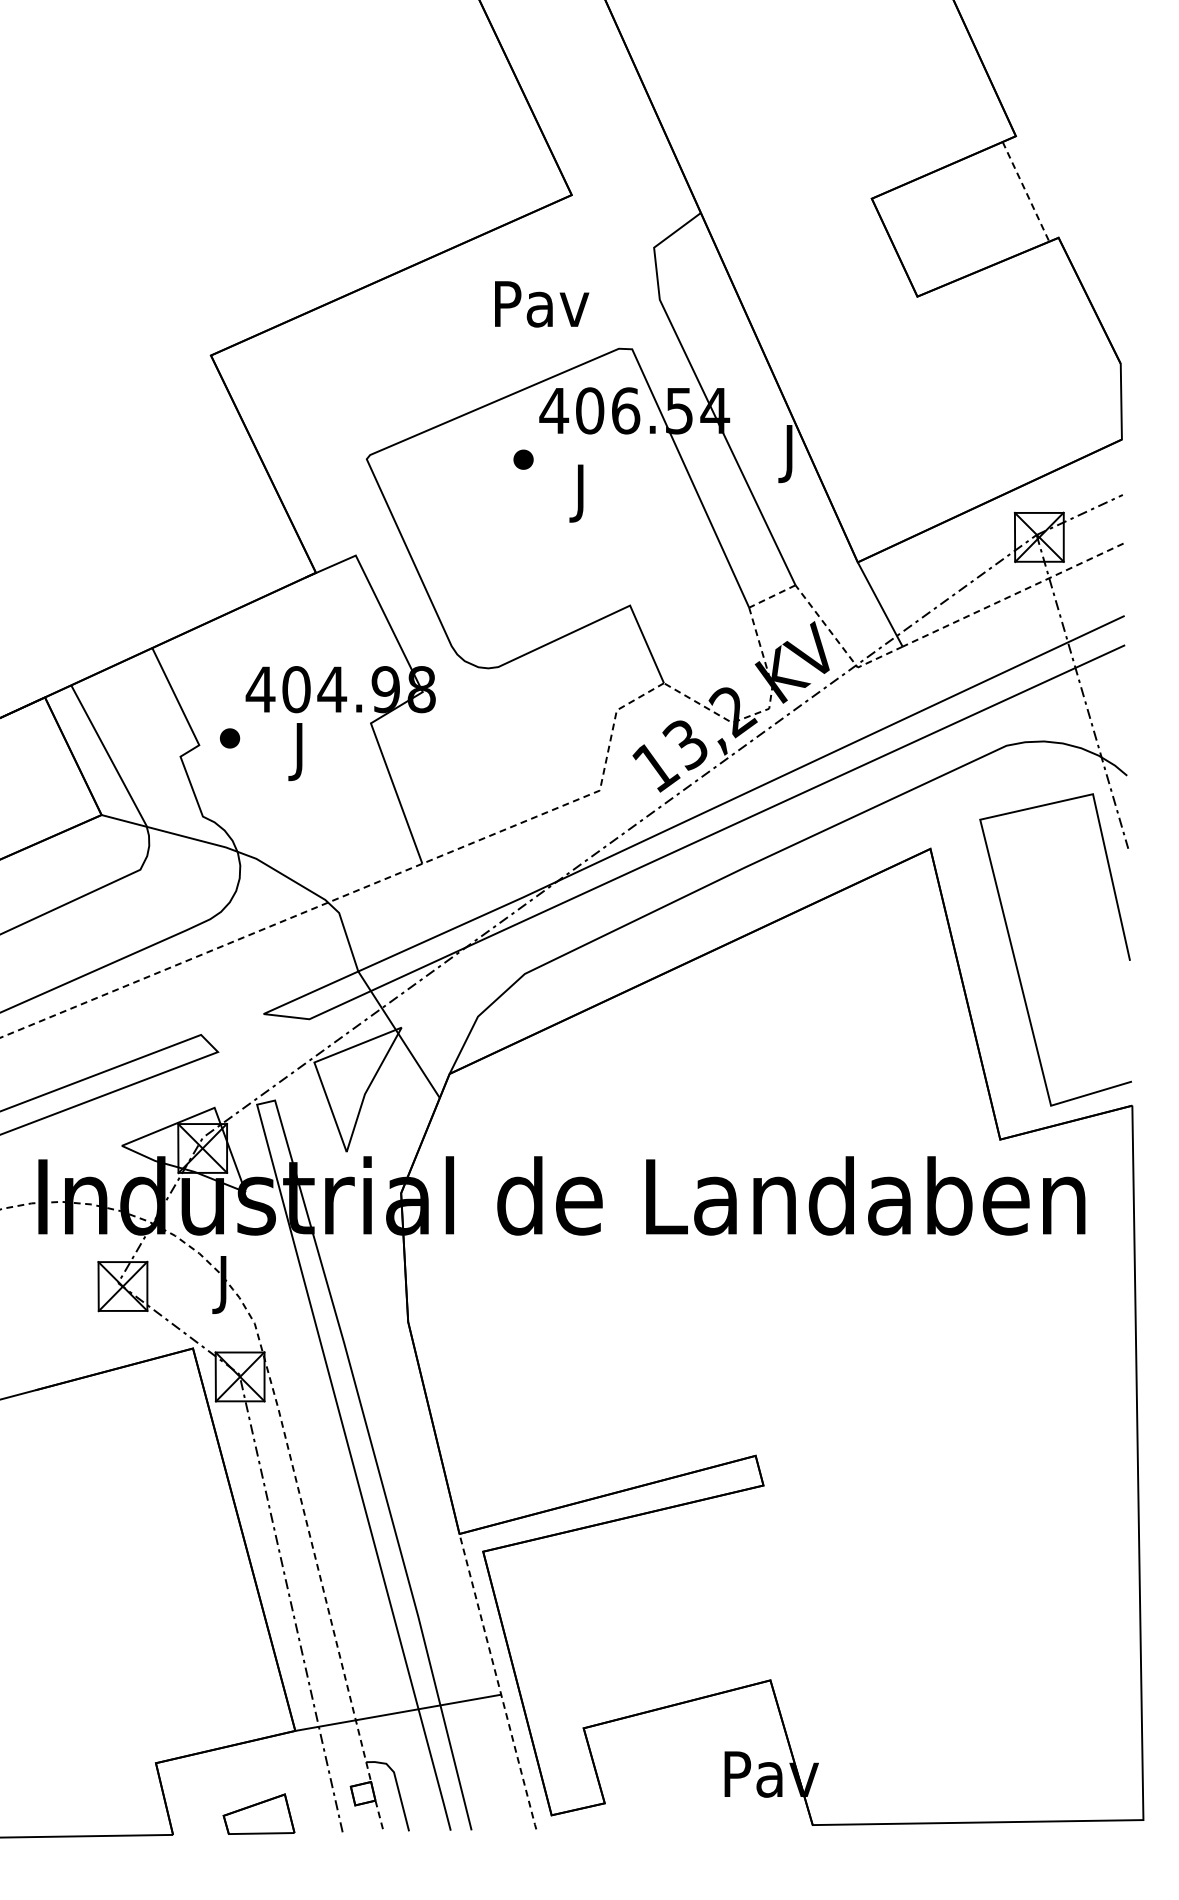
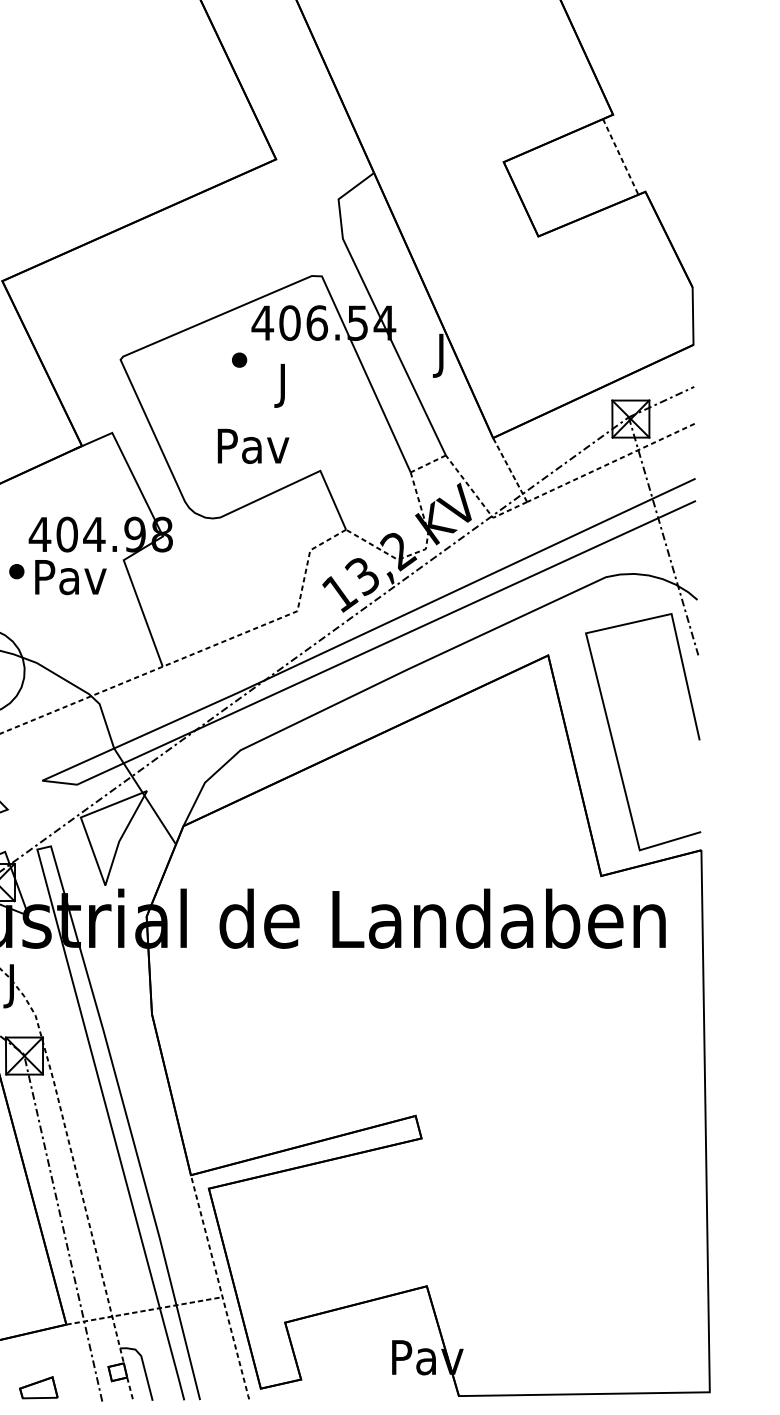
text: (542, 304) -> (253, 446), moved
line: (880, 604) -> (510, 470), solid -> dashed
text: (301, 752) -> (71, 582), J -> Pav
line: (398, 1712) -> (144, 1310), solid -> dashed
part: (258, 1813) -> (38, 1387), size x0.7

